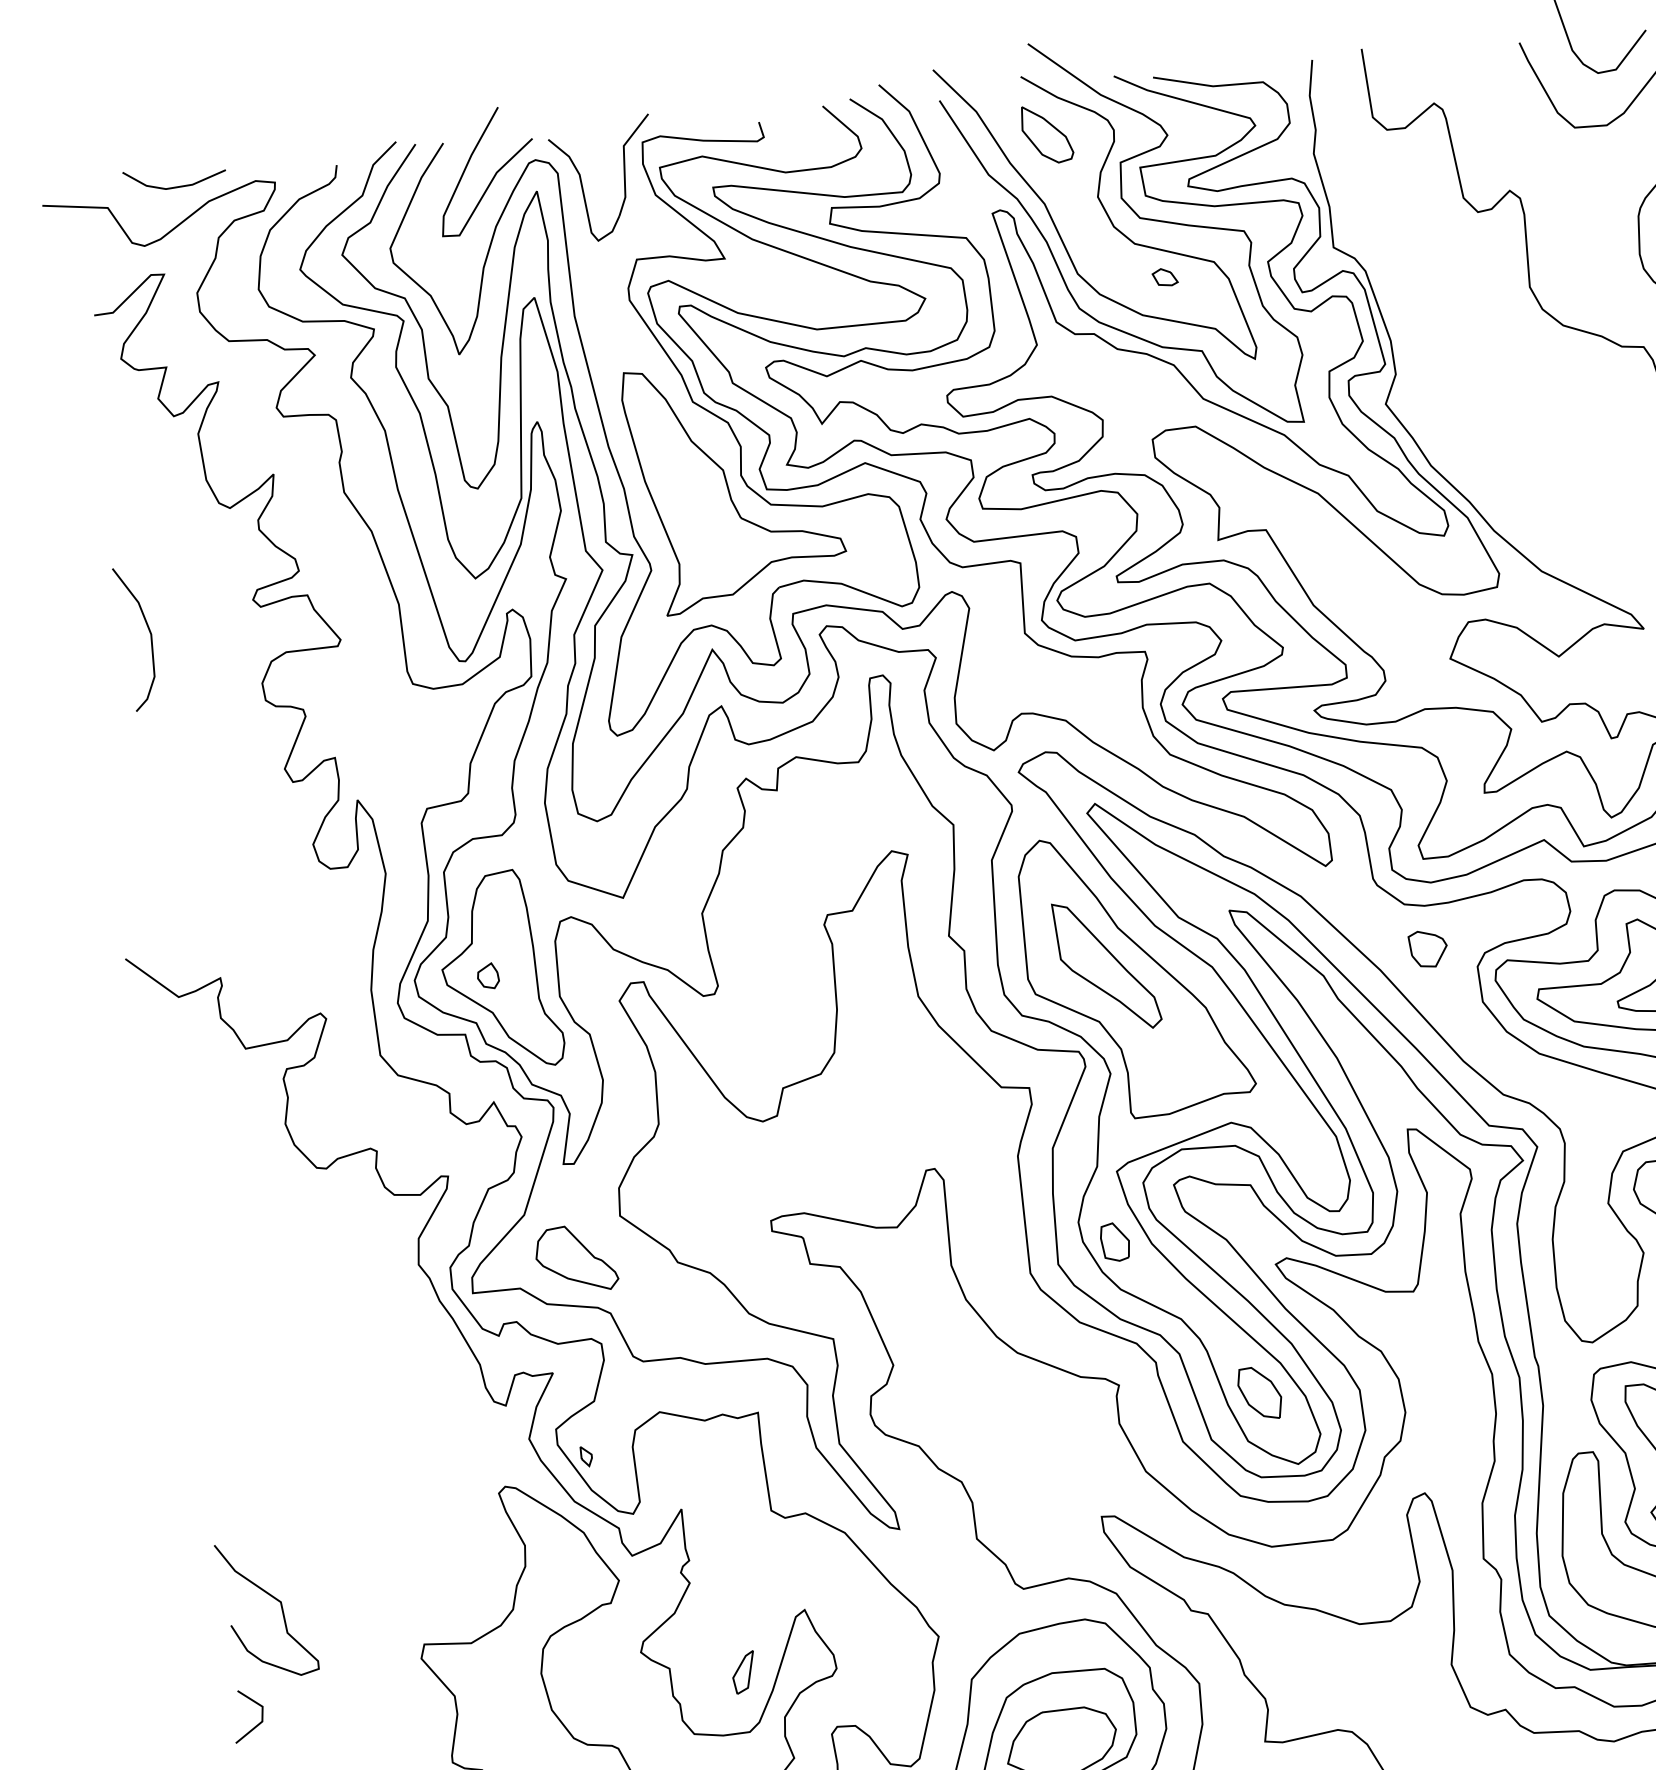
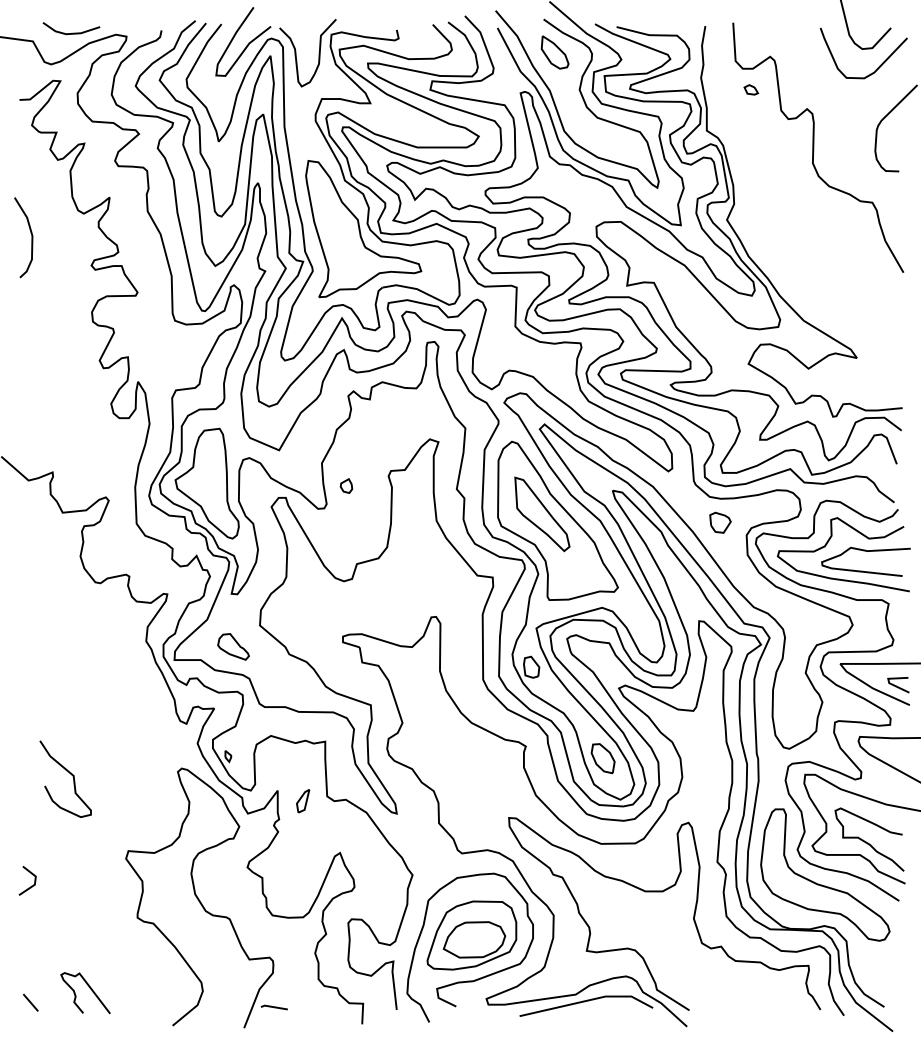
part: (1165, 276) -> (751, 89), moved
curve: (149, 637) -> (31, 237), moved
part: (488, 975) -> (346, 485), moved
part: (576, 1258) -> (233, 646), size x0.7
curve: (272, 1598) -> (69, 773), moved
part: (744, 1673) -> (303, 801), moved

